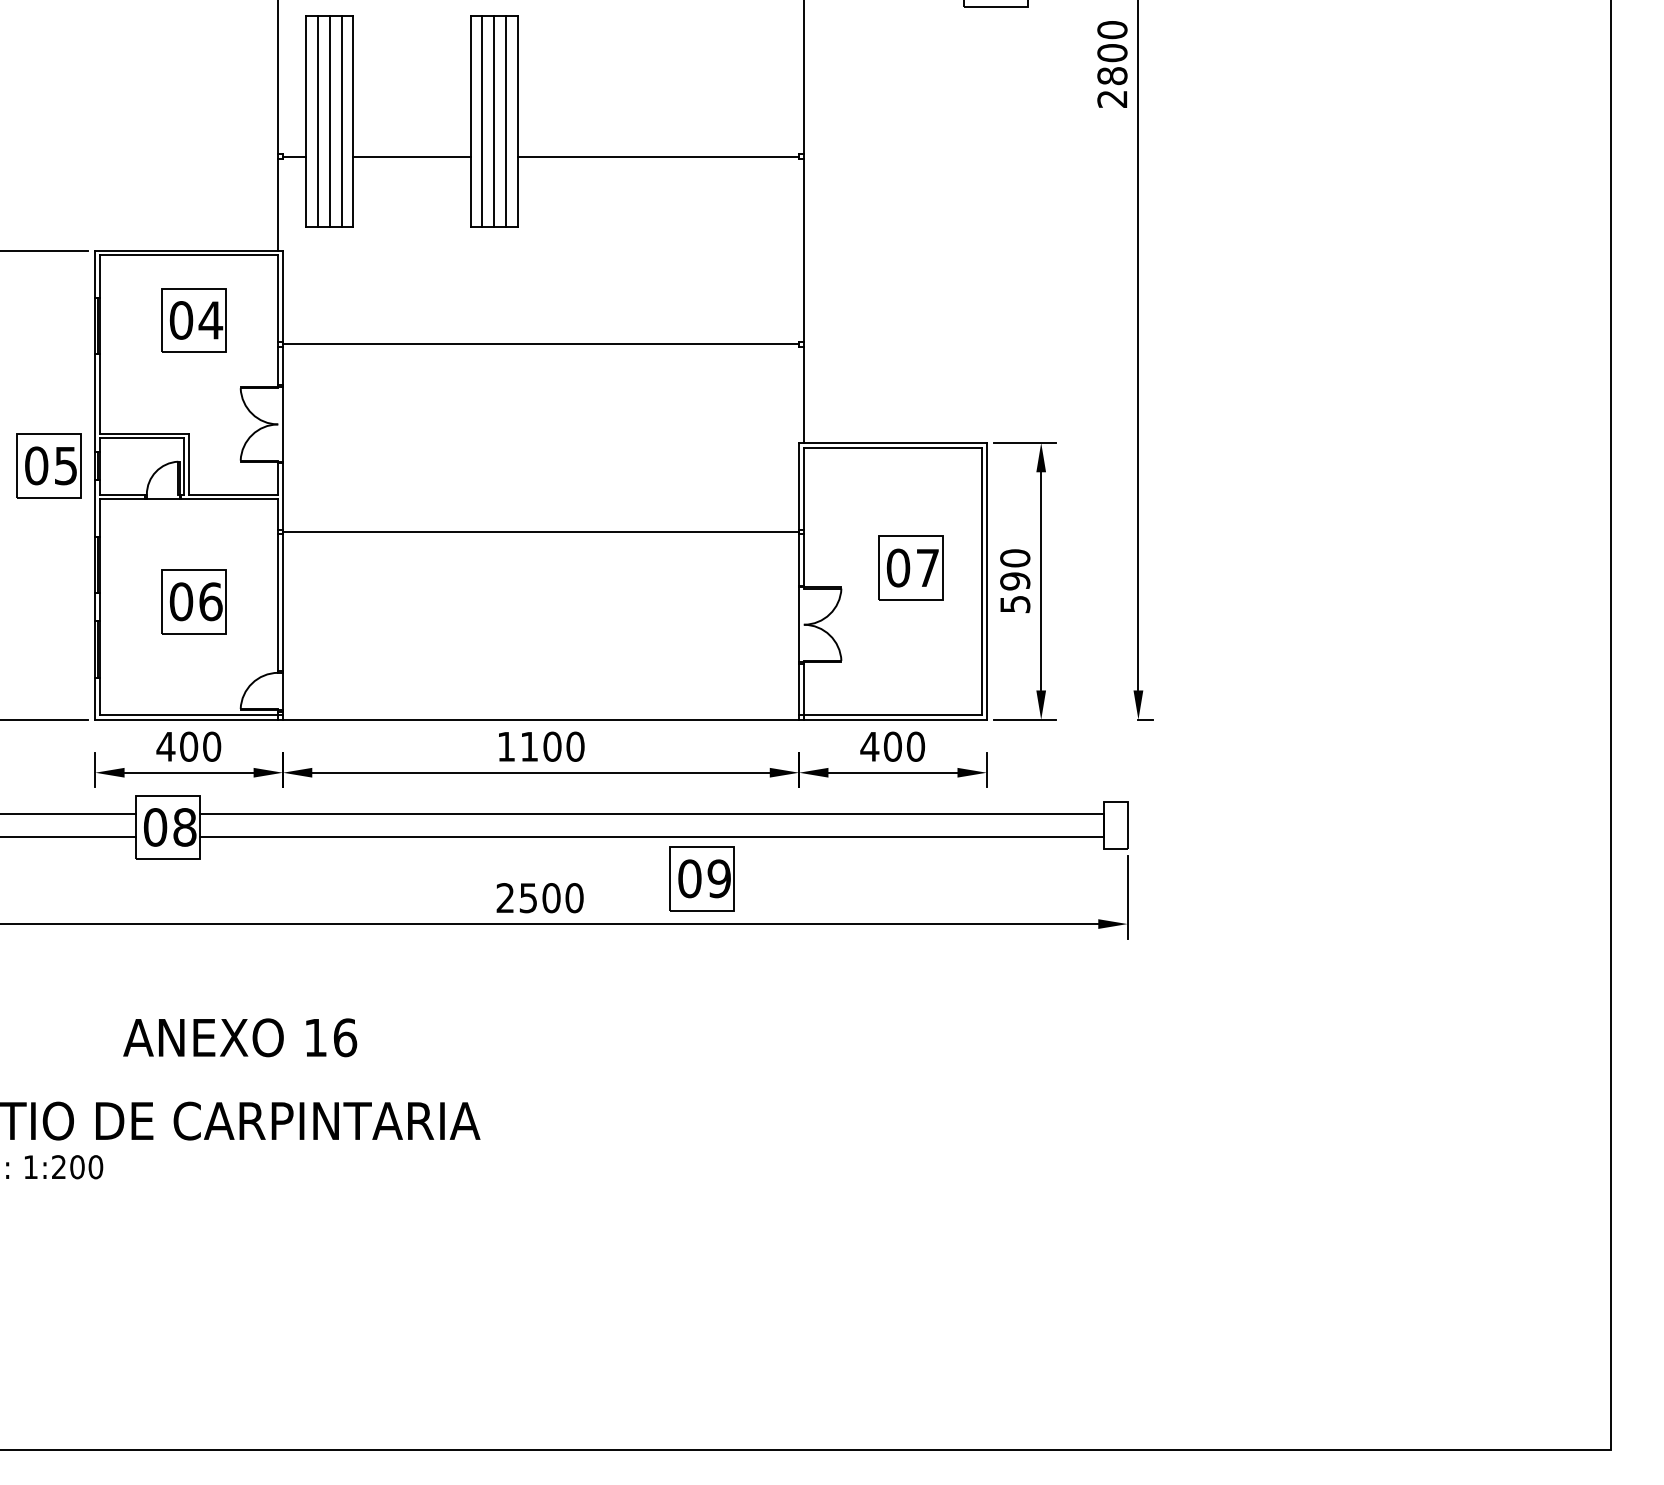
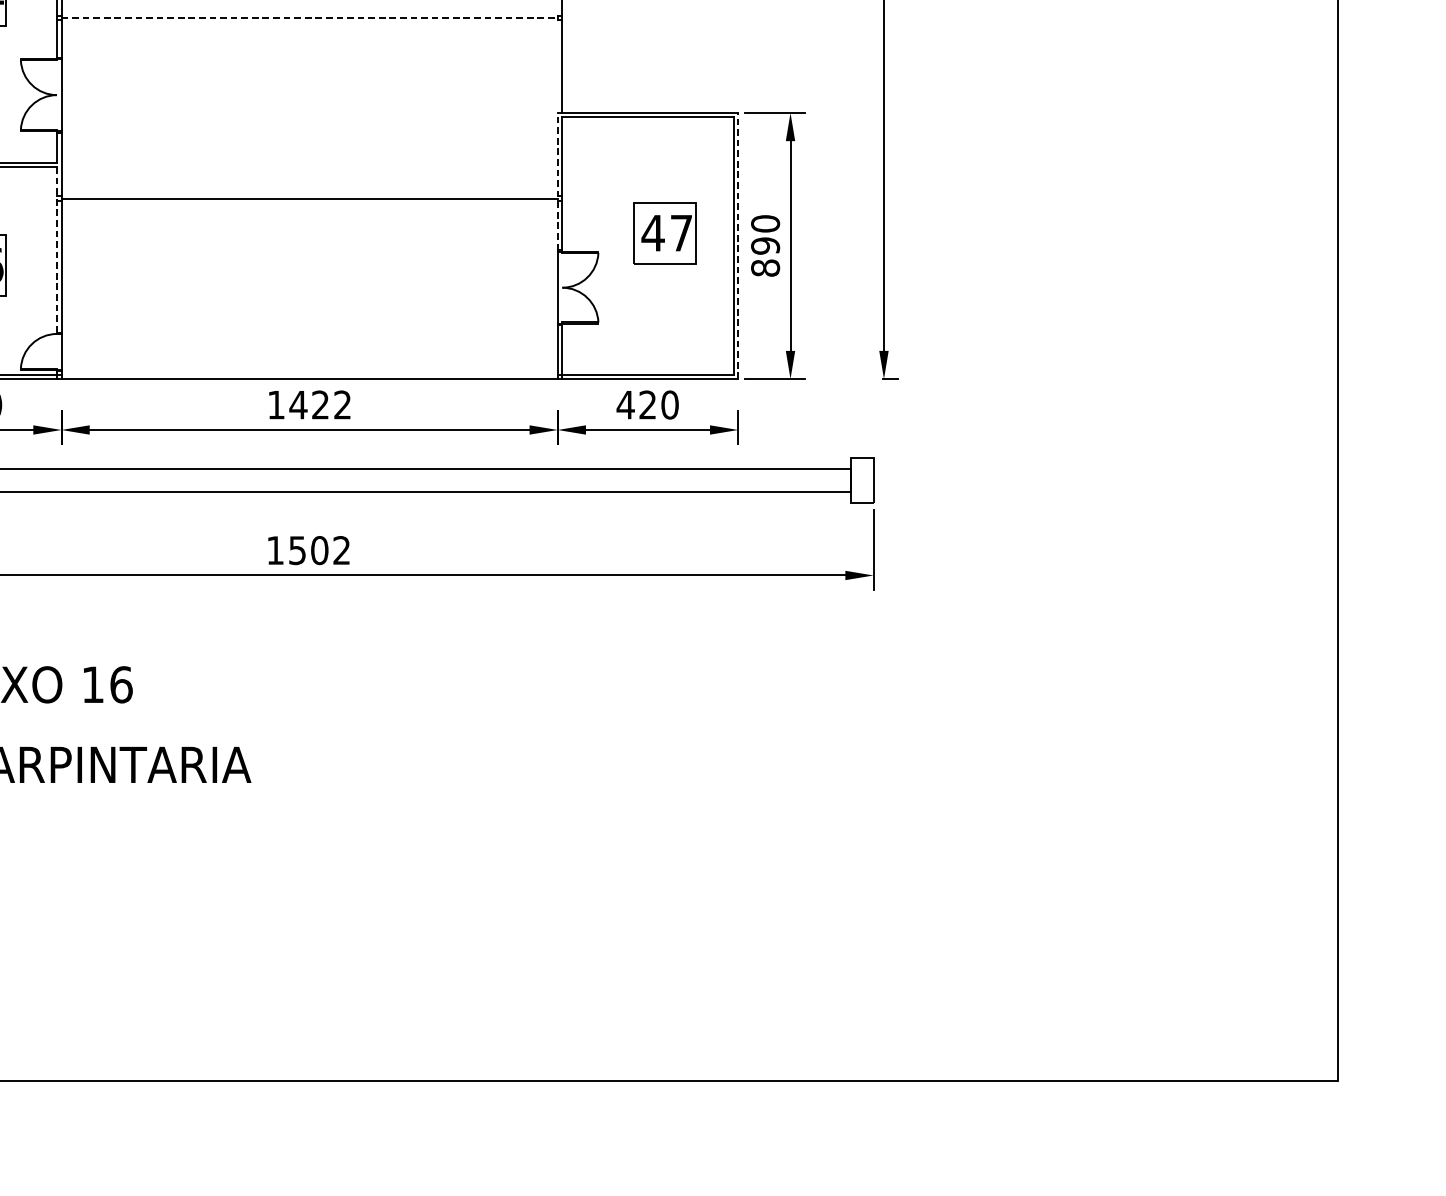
line: (541, 344) -> (310, 18), solid -> dashed
line: (799, 513) -> (558, 180), solid -> dashed
text: (898, 567) -> (653, 232), 07 -> 47
line: (986, 580) -> (737, 245), solid -> dashed
line: (278, 585) -> (57, 249), solid -> dashed
text: (1015, 604) -> (765, 268), 590 -> 890
text: (551, 746) -> (319, 404), 1100 -> 1422
text: (892, 746) -> (647, 404), 400 -> 420
part: (701, 878) -> (463, 531), removed
text: (539, 898) -> (308, 550), 2500 -> 1502

